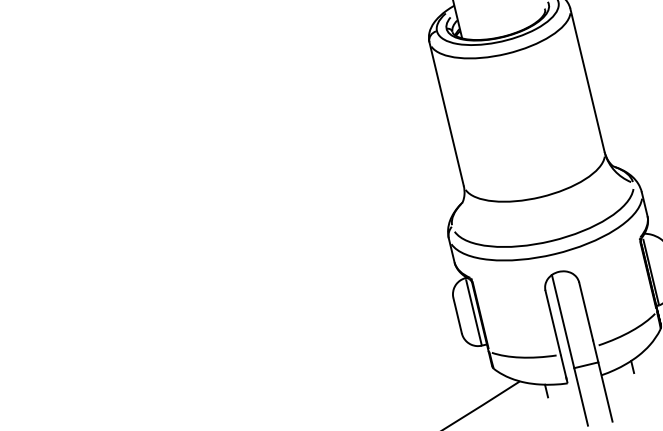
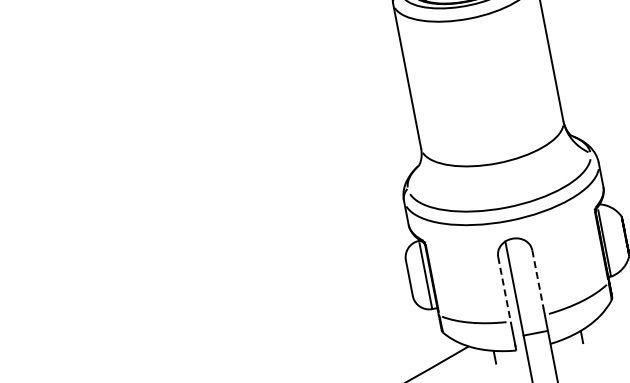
line: (586, 311) -> (538, 279), solid -> dashed
line: (553, 322) -> (504, 289), solid -> dashed

